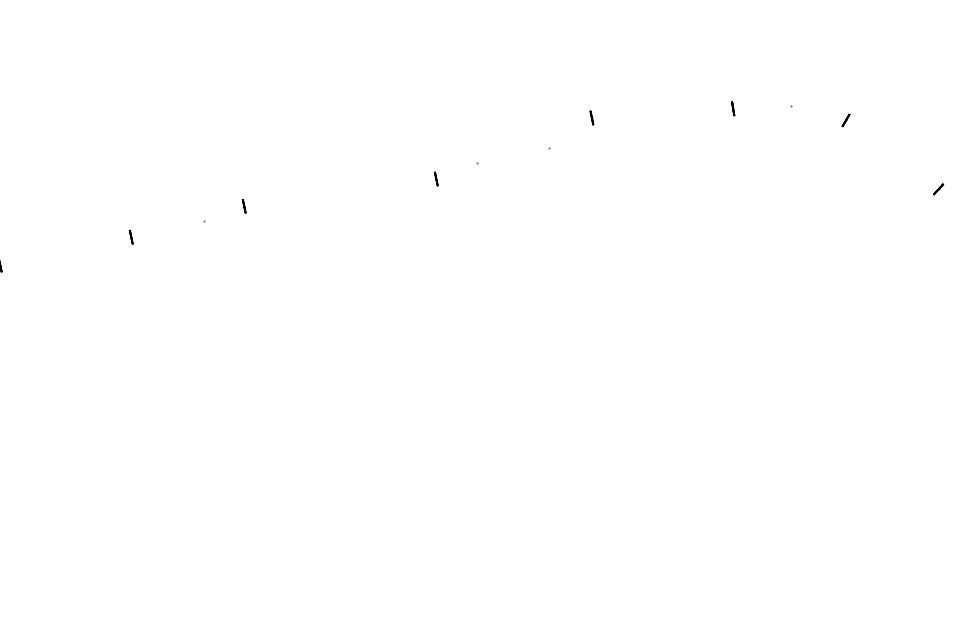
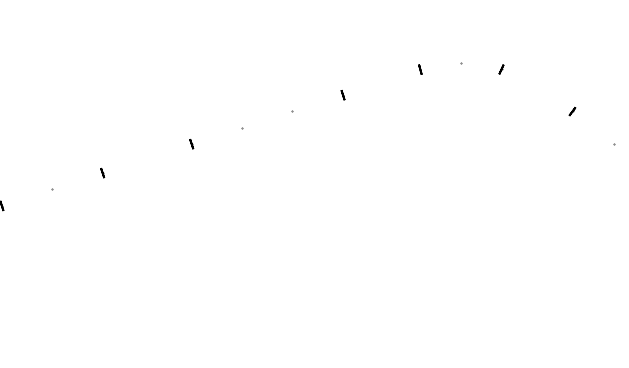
line: (591, 117) -> (342, 94), moved
line: (436, 178) -> (191, 143), moved
line: (243, 206) -> (102, 173), moved

